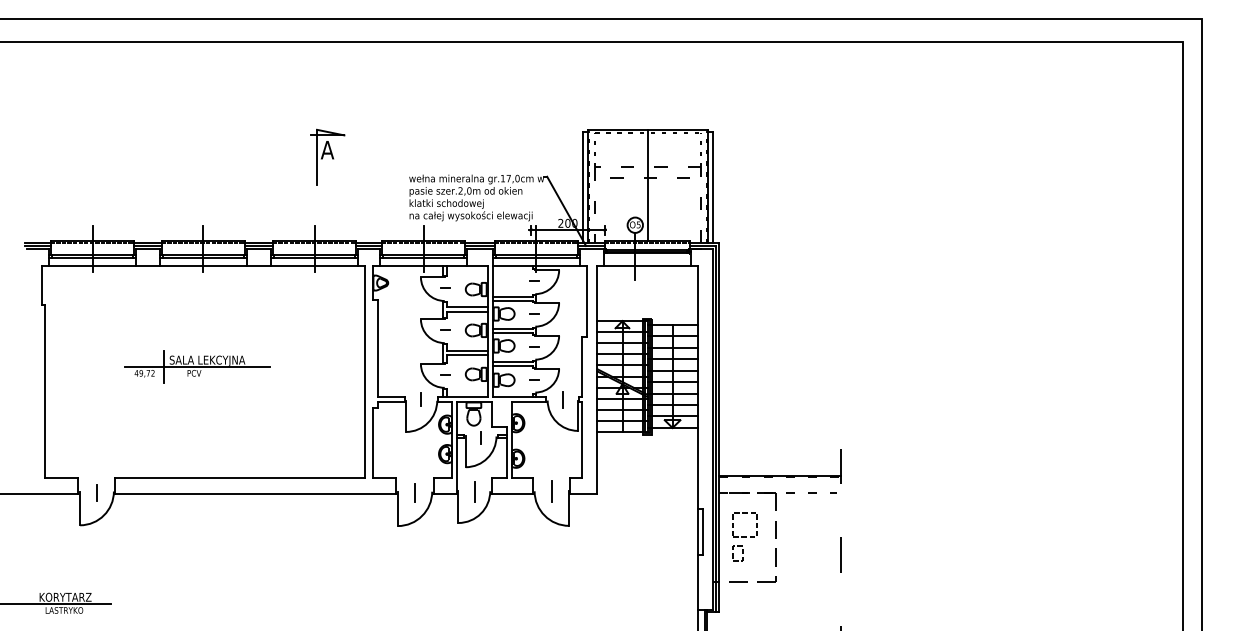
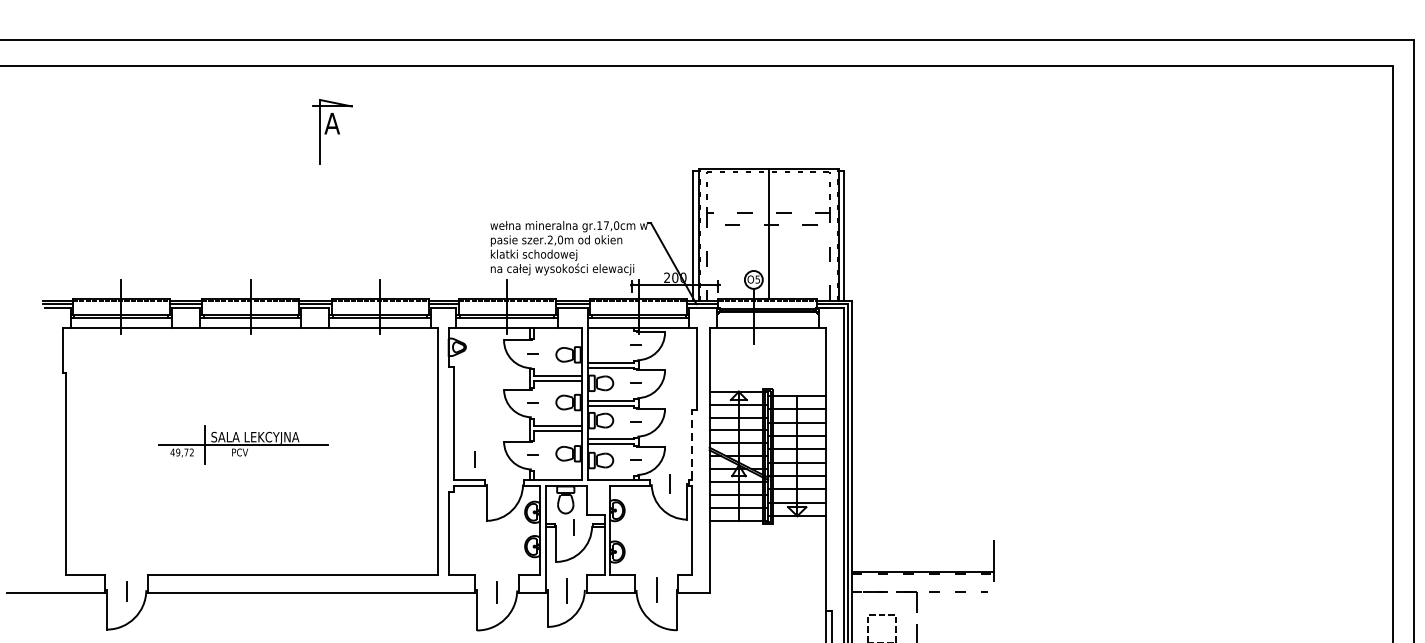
part: (327, 156) -> (332, 131), moved
line: (582, 366) -> (692, 444), solid -> dashed
line: (420, 399) -> (474, 459), moved

